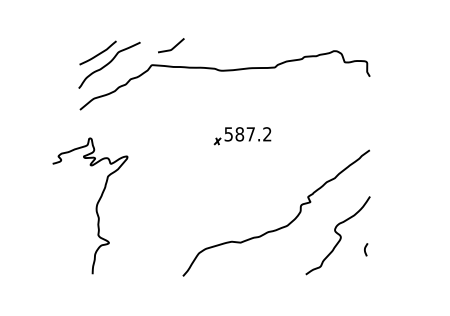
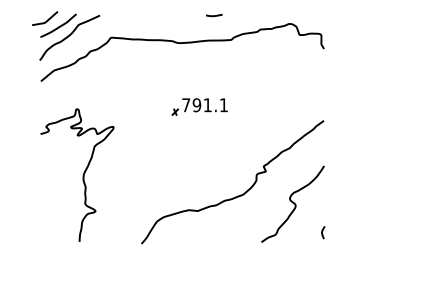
curve: (257, 42) -> (214, 15), added
curve: (173, 46) -> (47, 19), moved
text: (247, 134) -> (204, 105), 587.2 -> 791.1
curve: (95, 207) -> (82, 176), moved
curve: (365, 249) -> (322, 232), moved

